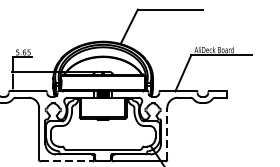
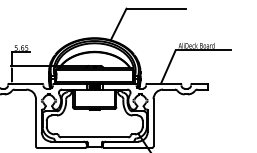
line: (167, 133) -> (153, 122), dashed -> solid
line: (66, 161) -> (61, 148), dashed -> solid

